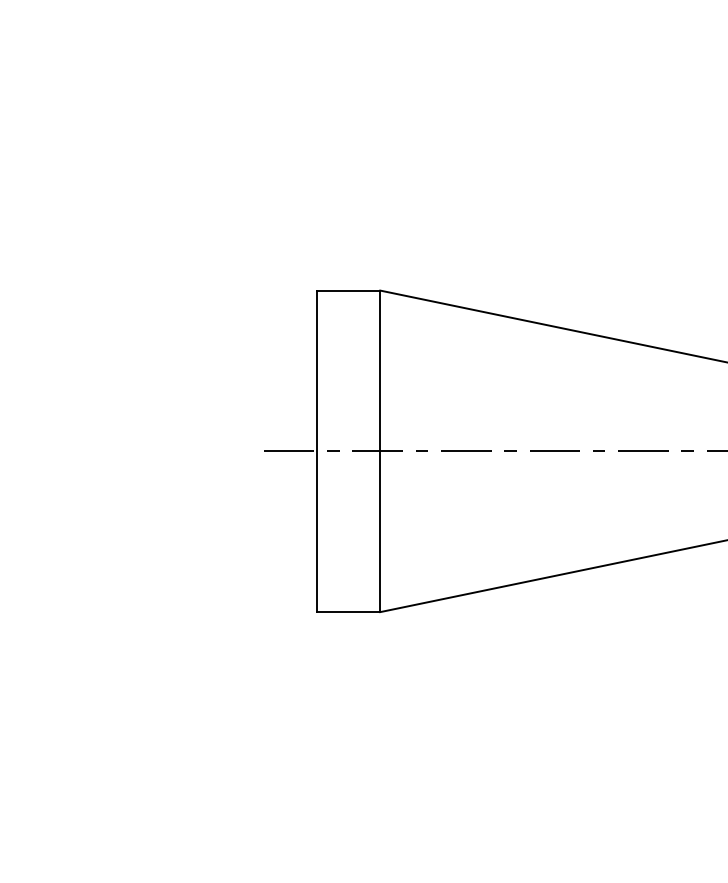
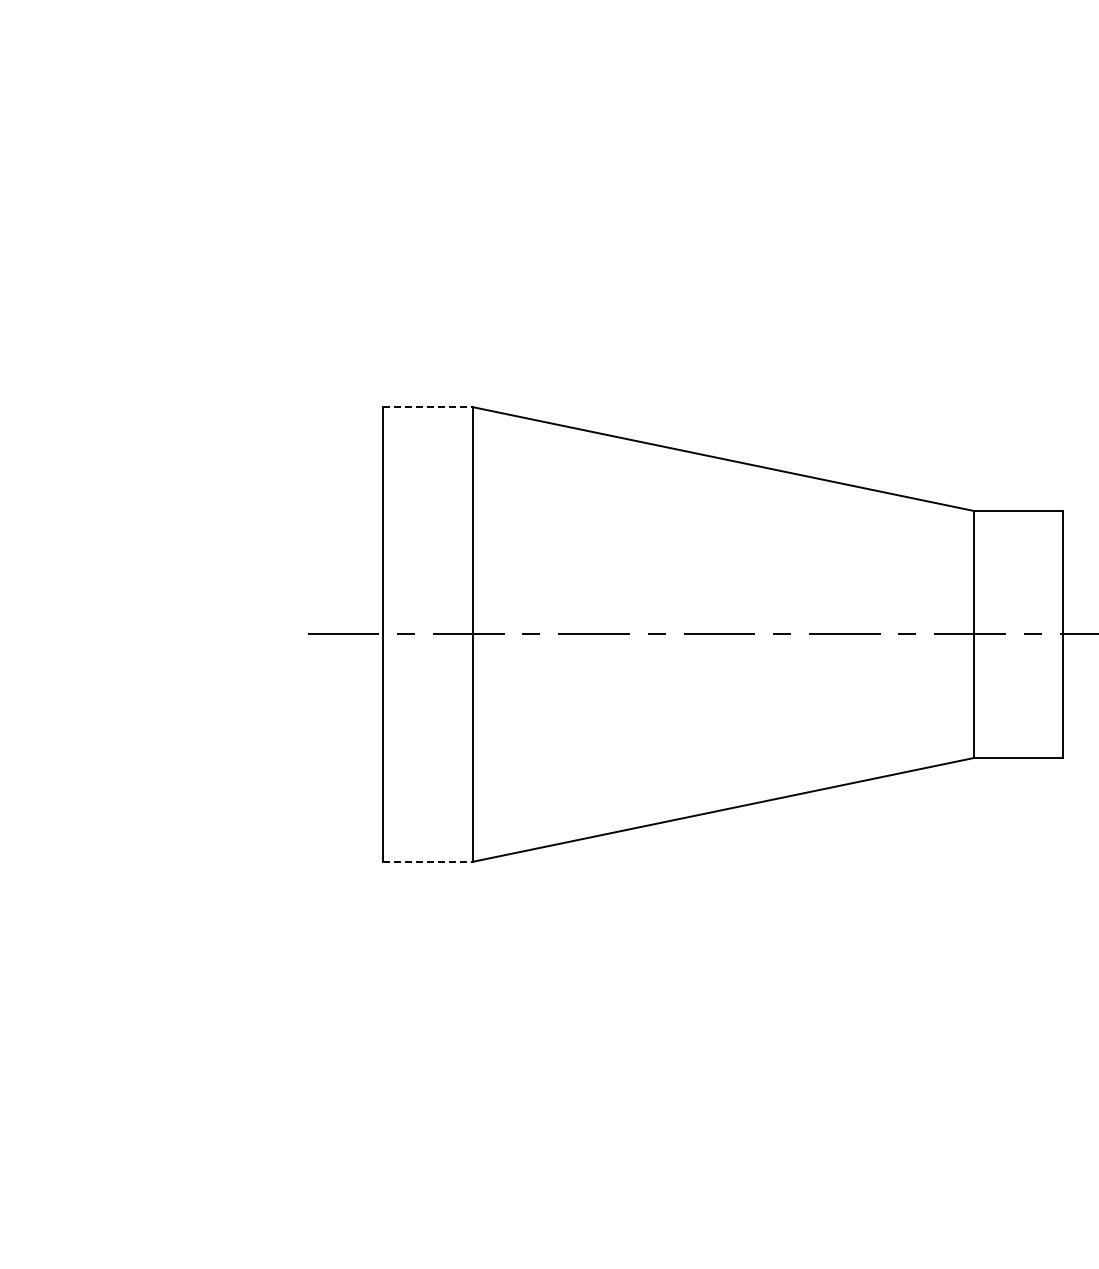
line: (348, 290) -> (427, 407), solid -> dashed
line: (348, 611) -> (427, 861), solid -> dashed

